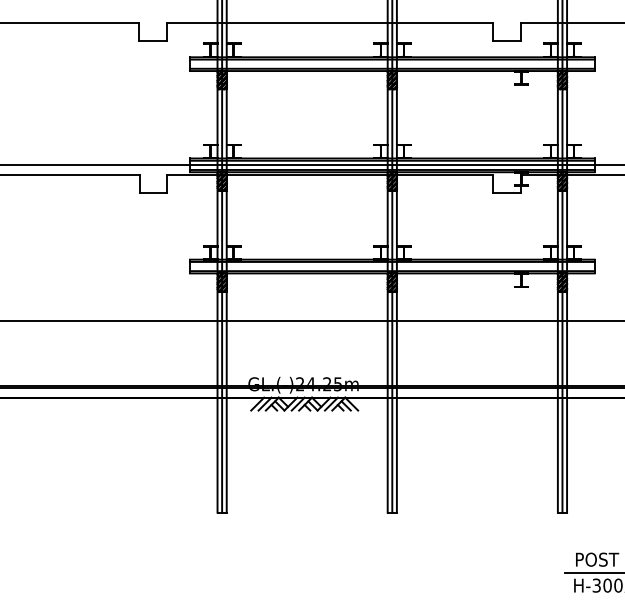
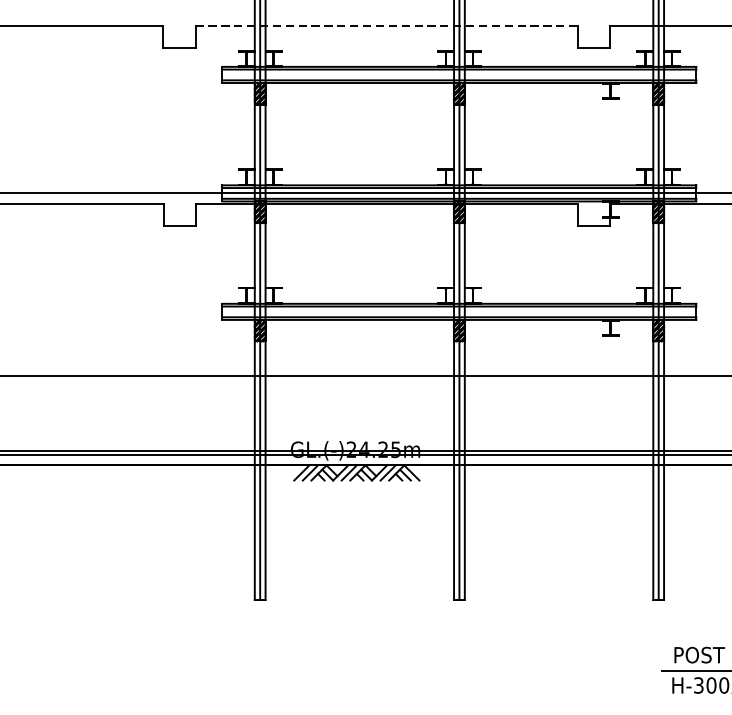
line: (330, 22) -> (387, 26), solid -> dashed

